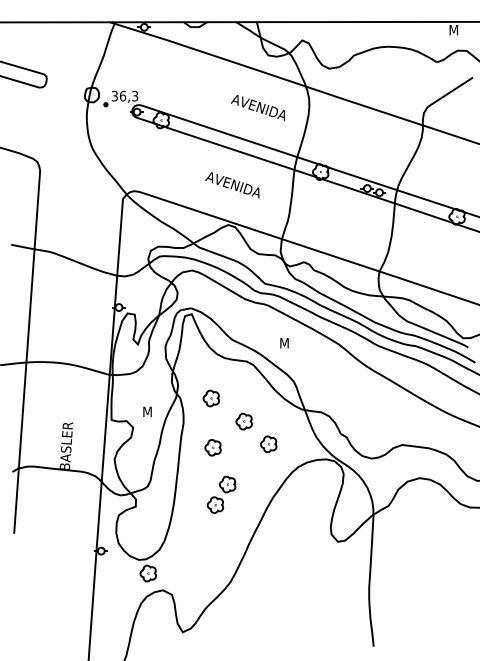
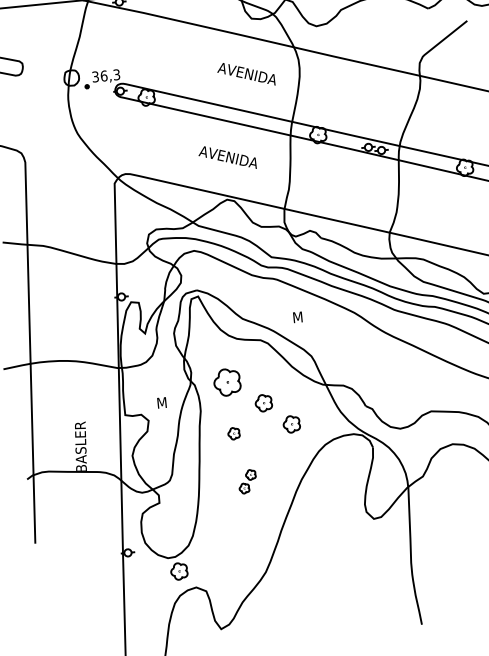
part: (210, 398) -> (226, 382), size x1.6
part: (212, 447) -> (233, 433), size x0.7
part: (221, 494) -> (247, 481), size x0.6

